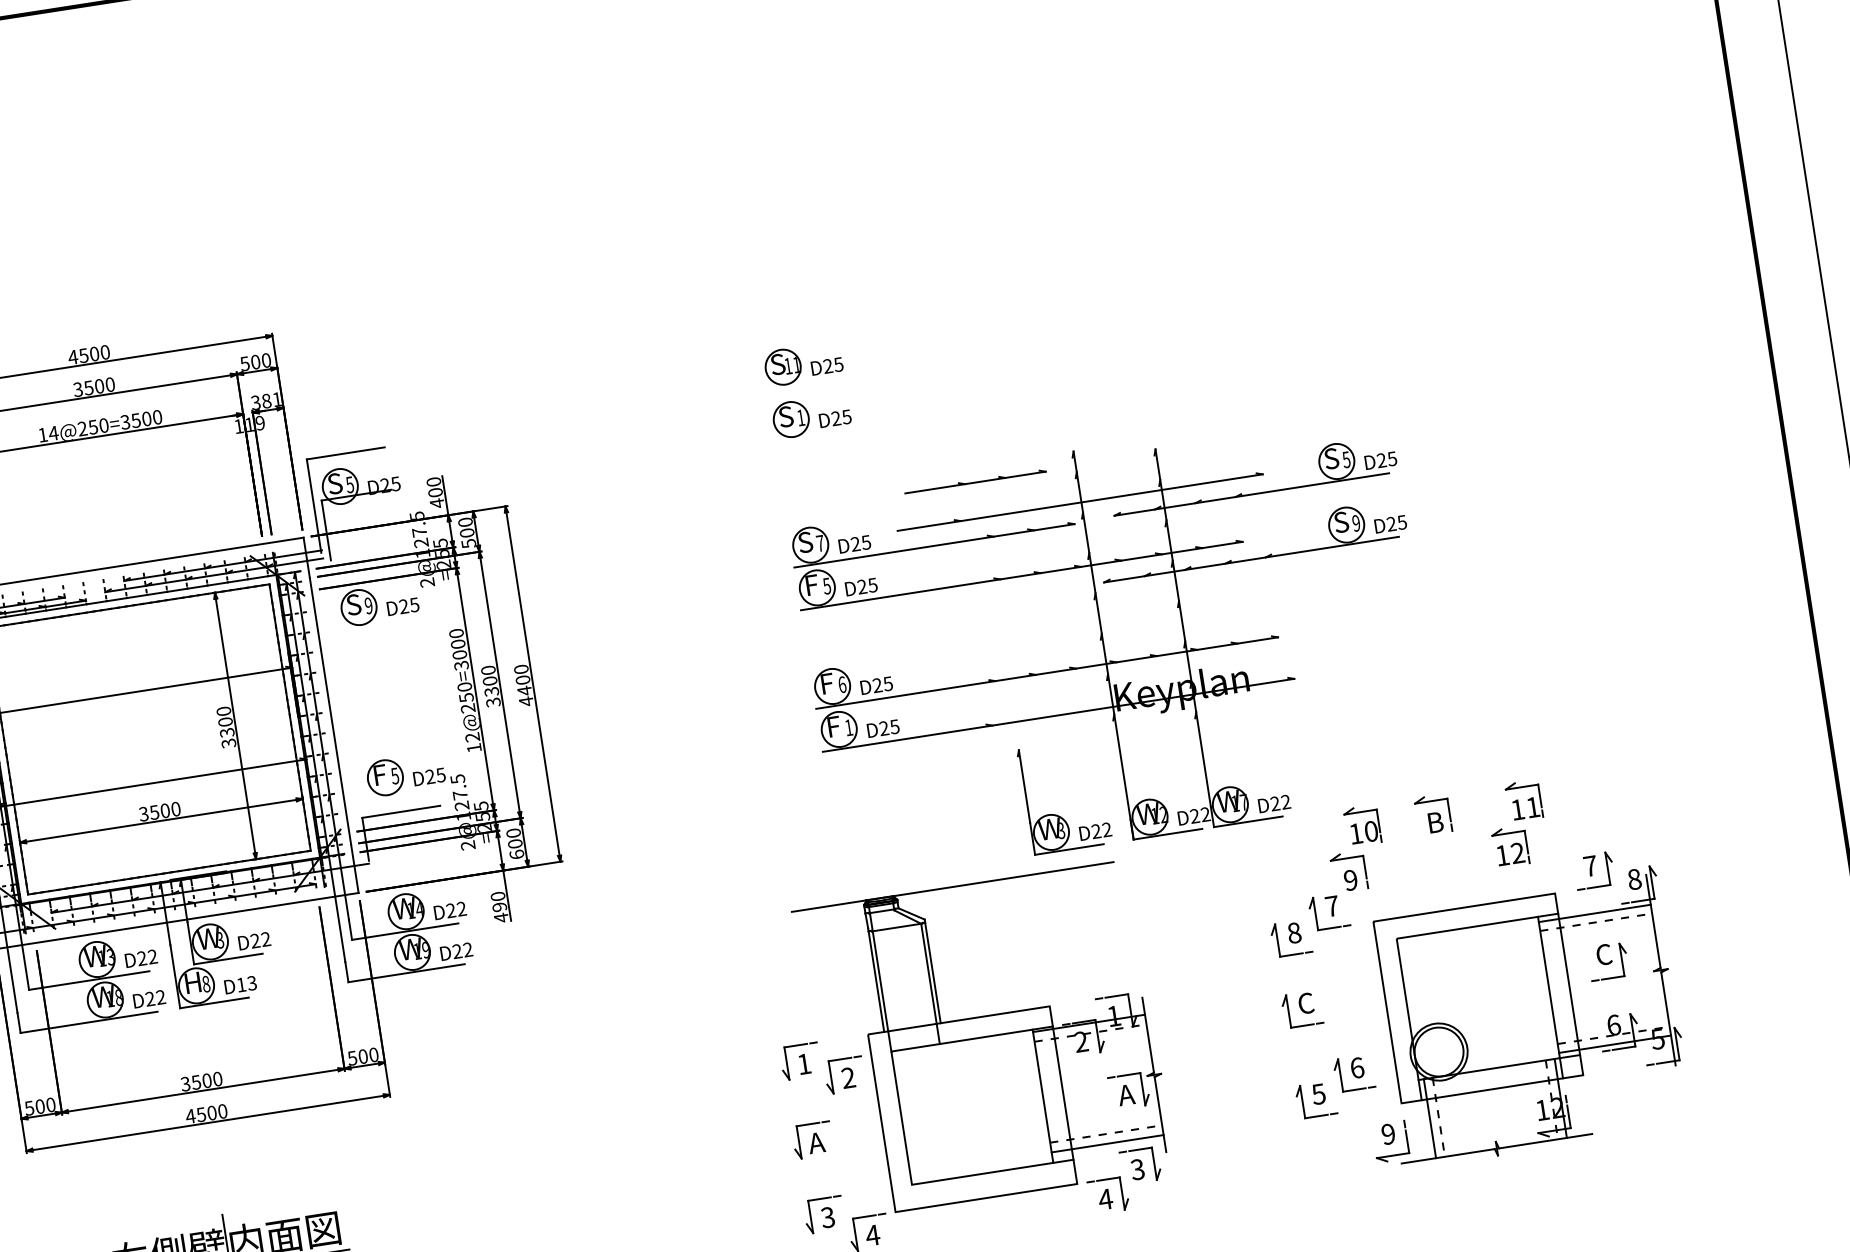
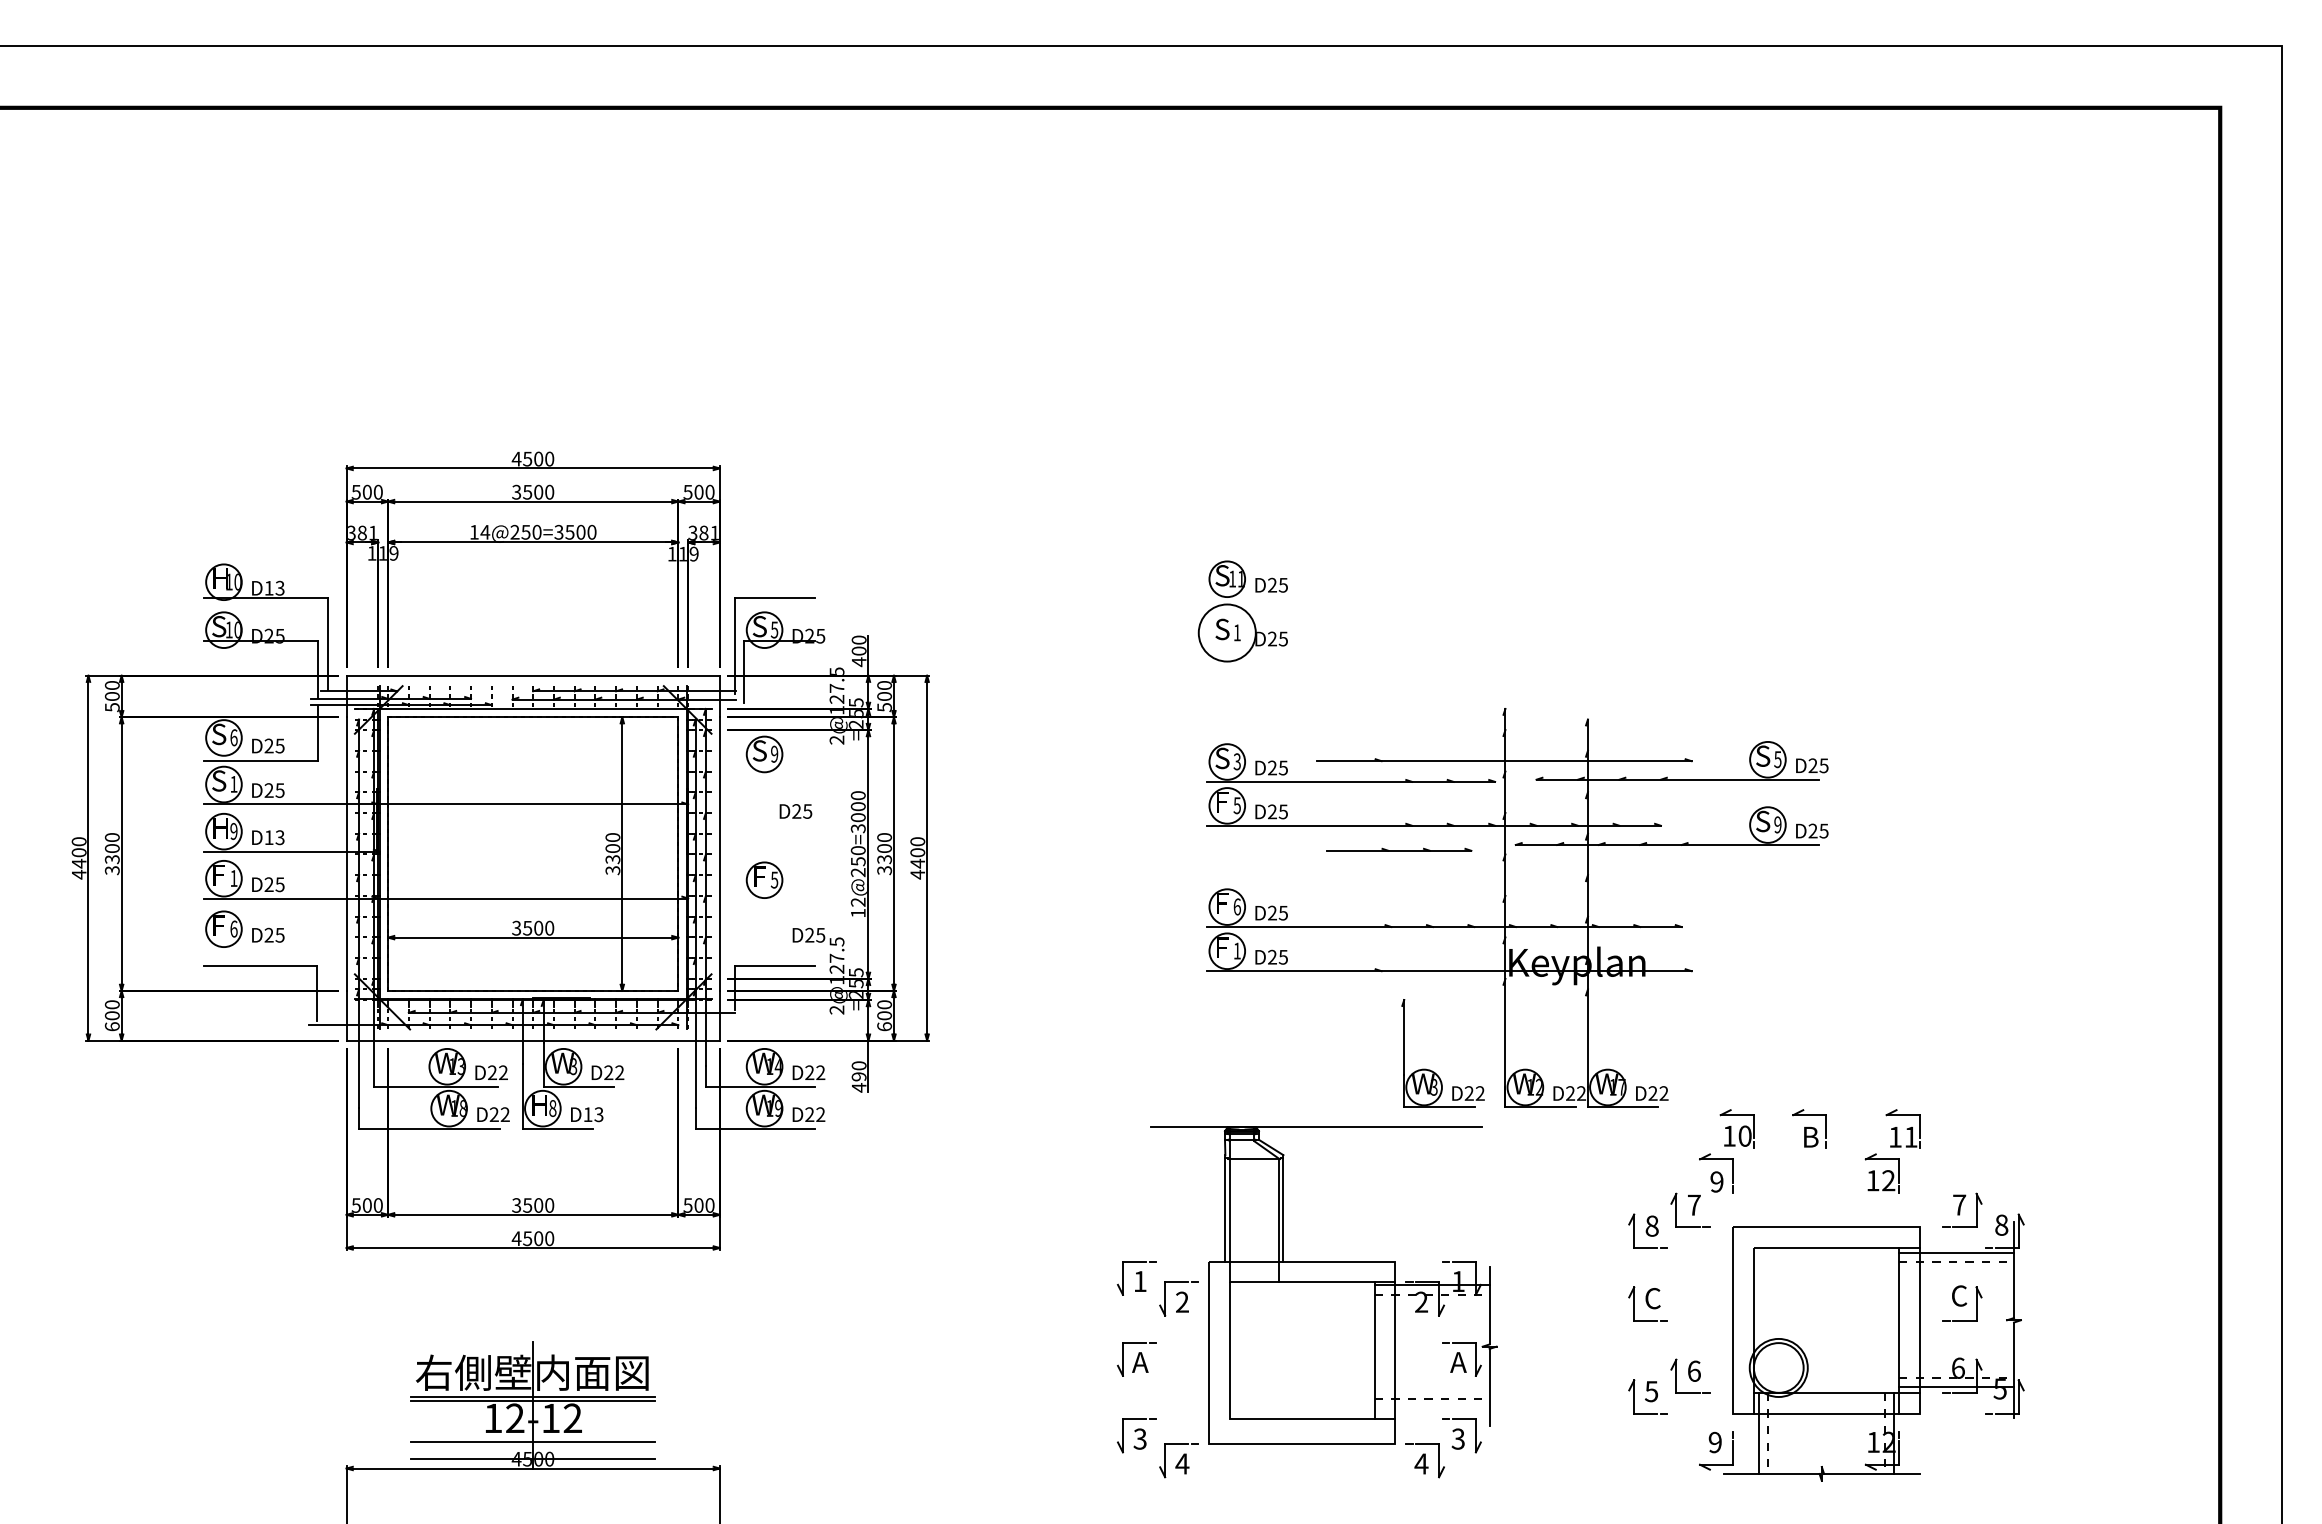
circle: (791, 419) -> (1227, 632), size x1.6
part: (975, 481) -> (1399, 849), moved
text: (819, 543) -> (1236, 761), 7 -> 3
text: (402, 606) -> (795, 811), moved
part: (385, 777) -> (764, 879), moved
line: (1107, 1143) -> (1431, 1408), removed

